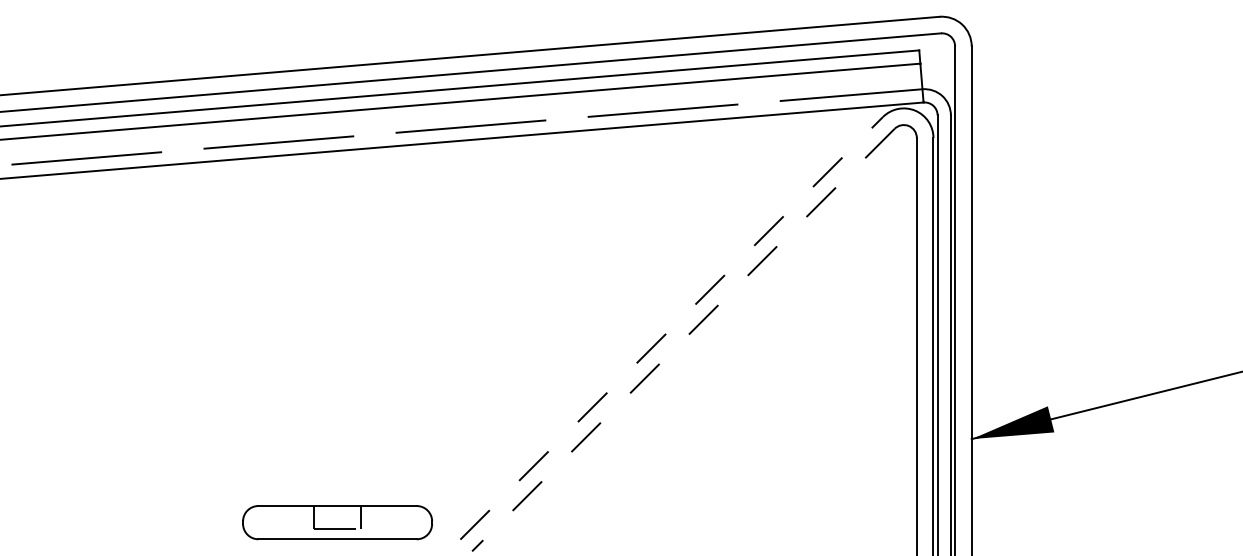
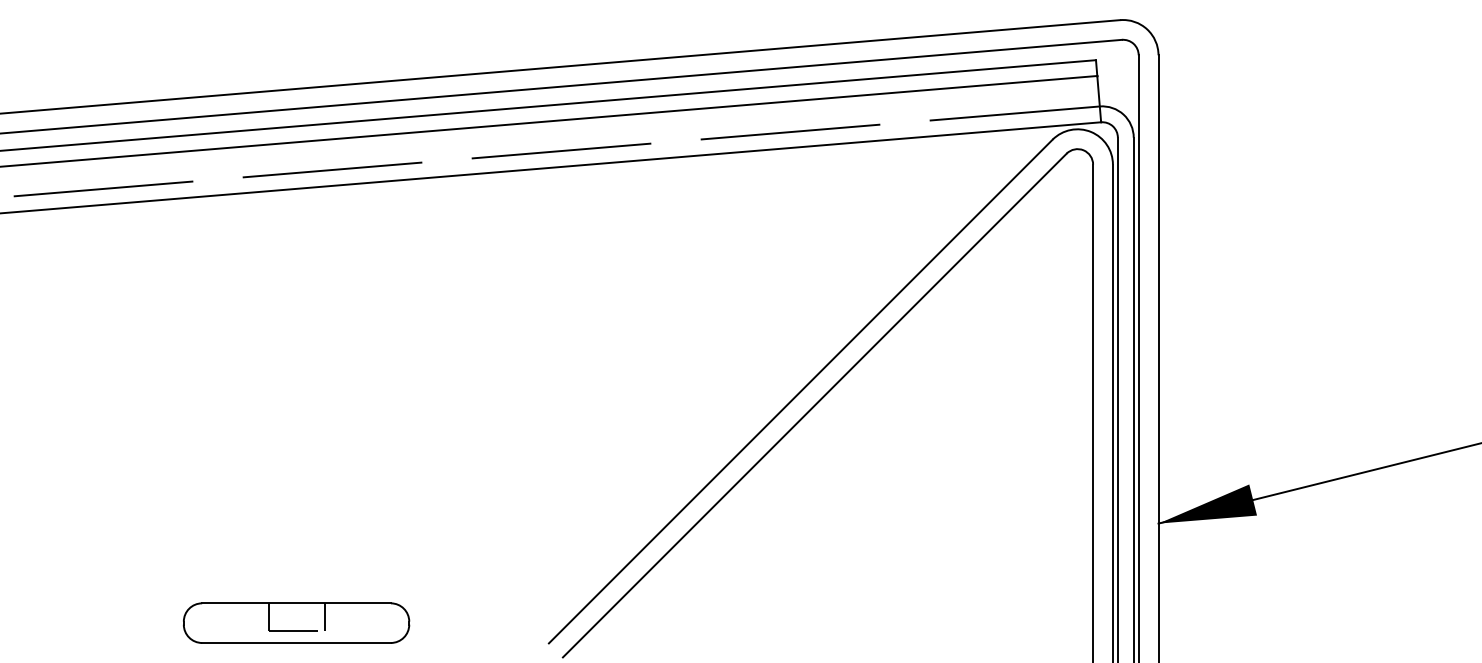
line: (672, 328) -> (801, 391), dashed -> solid
line: (683, 340) -> (814, 405), dashed -> solid
part: (337, 522) -> (296, 622), moved

